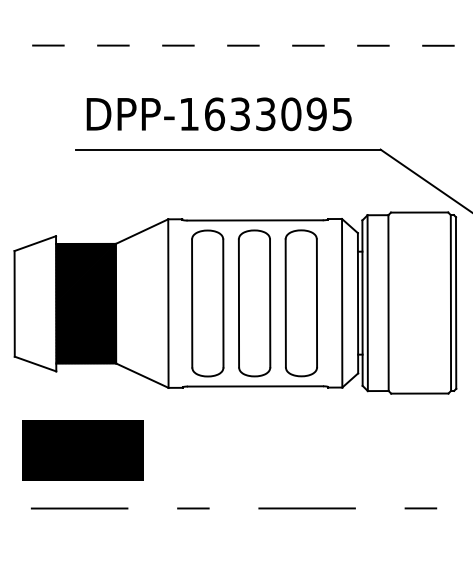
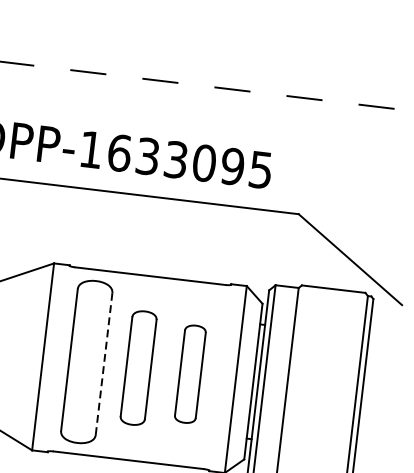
line: (223, 303) -> (104, 364), solid -> dashed
part: (254, 303) -> (138, 368), size x0.7
part: (300, 303) -> (189, 374), size x0.6

